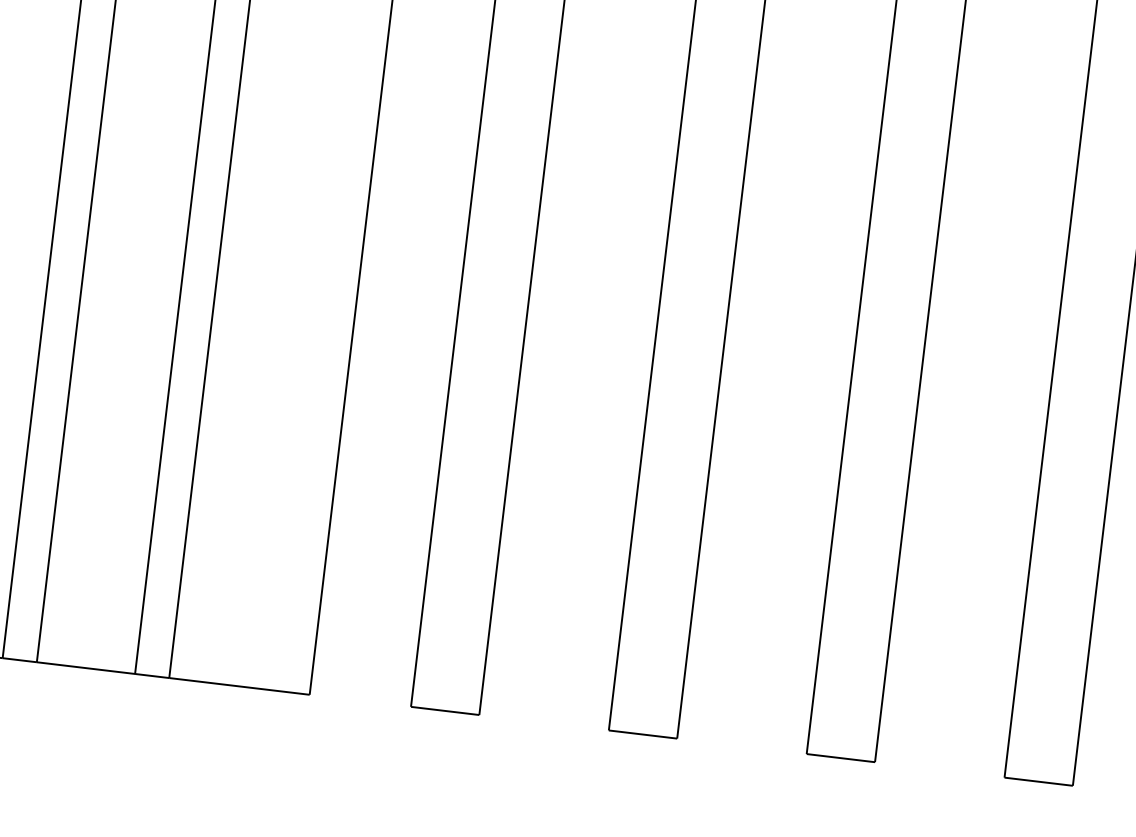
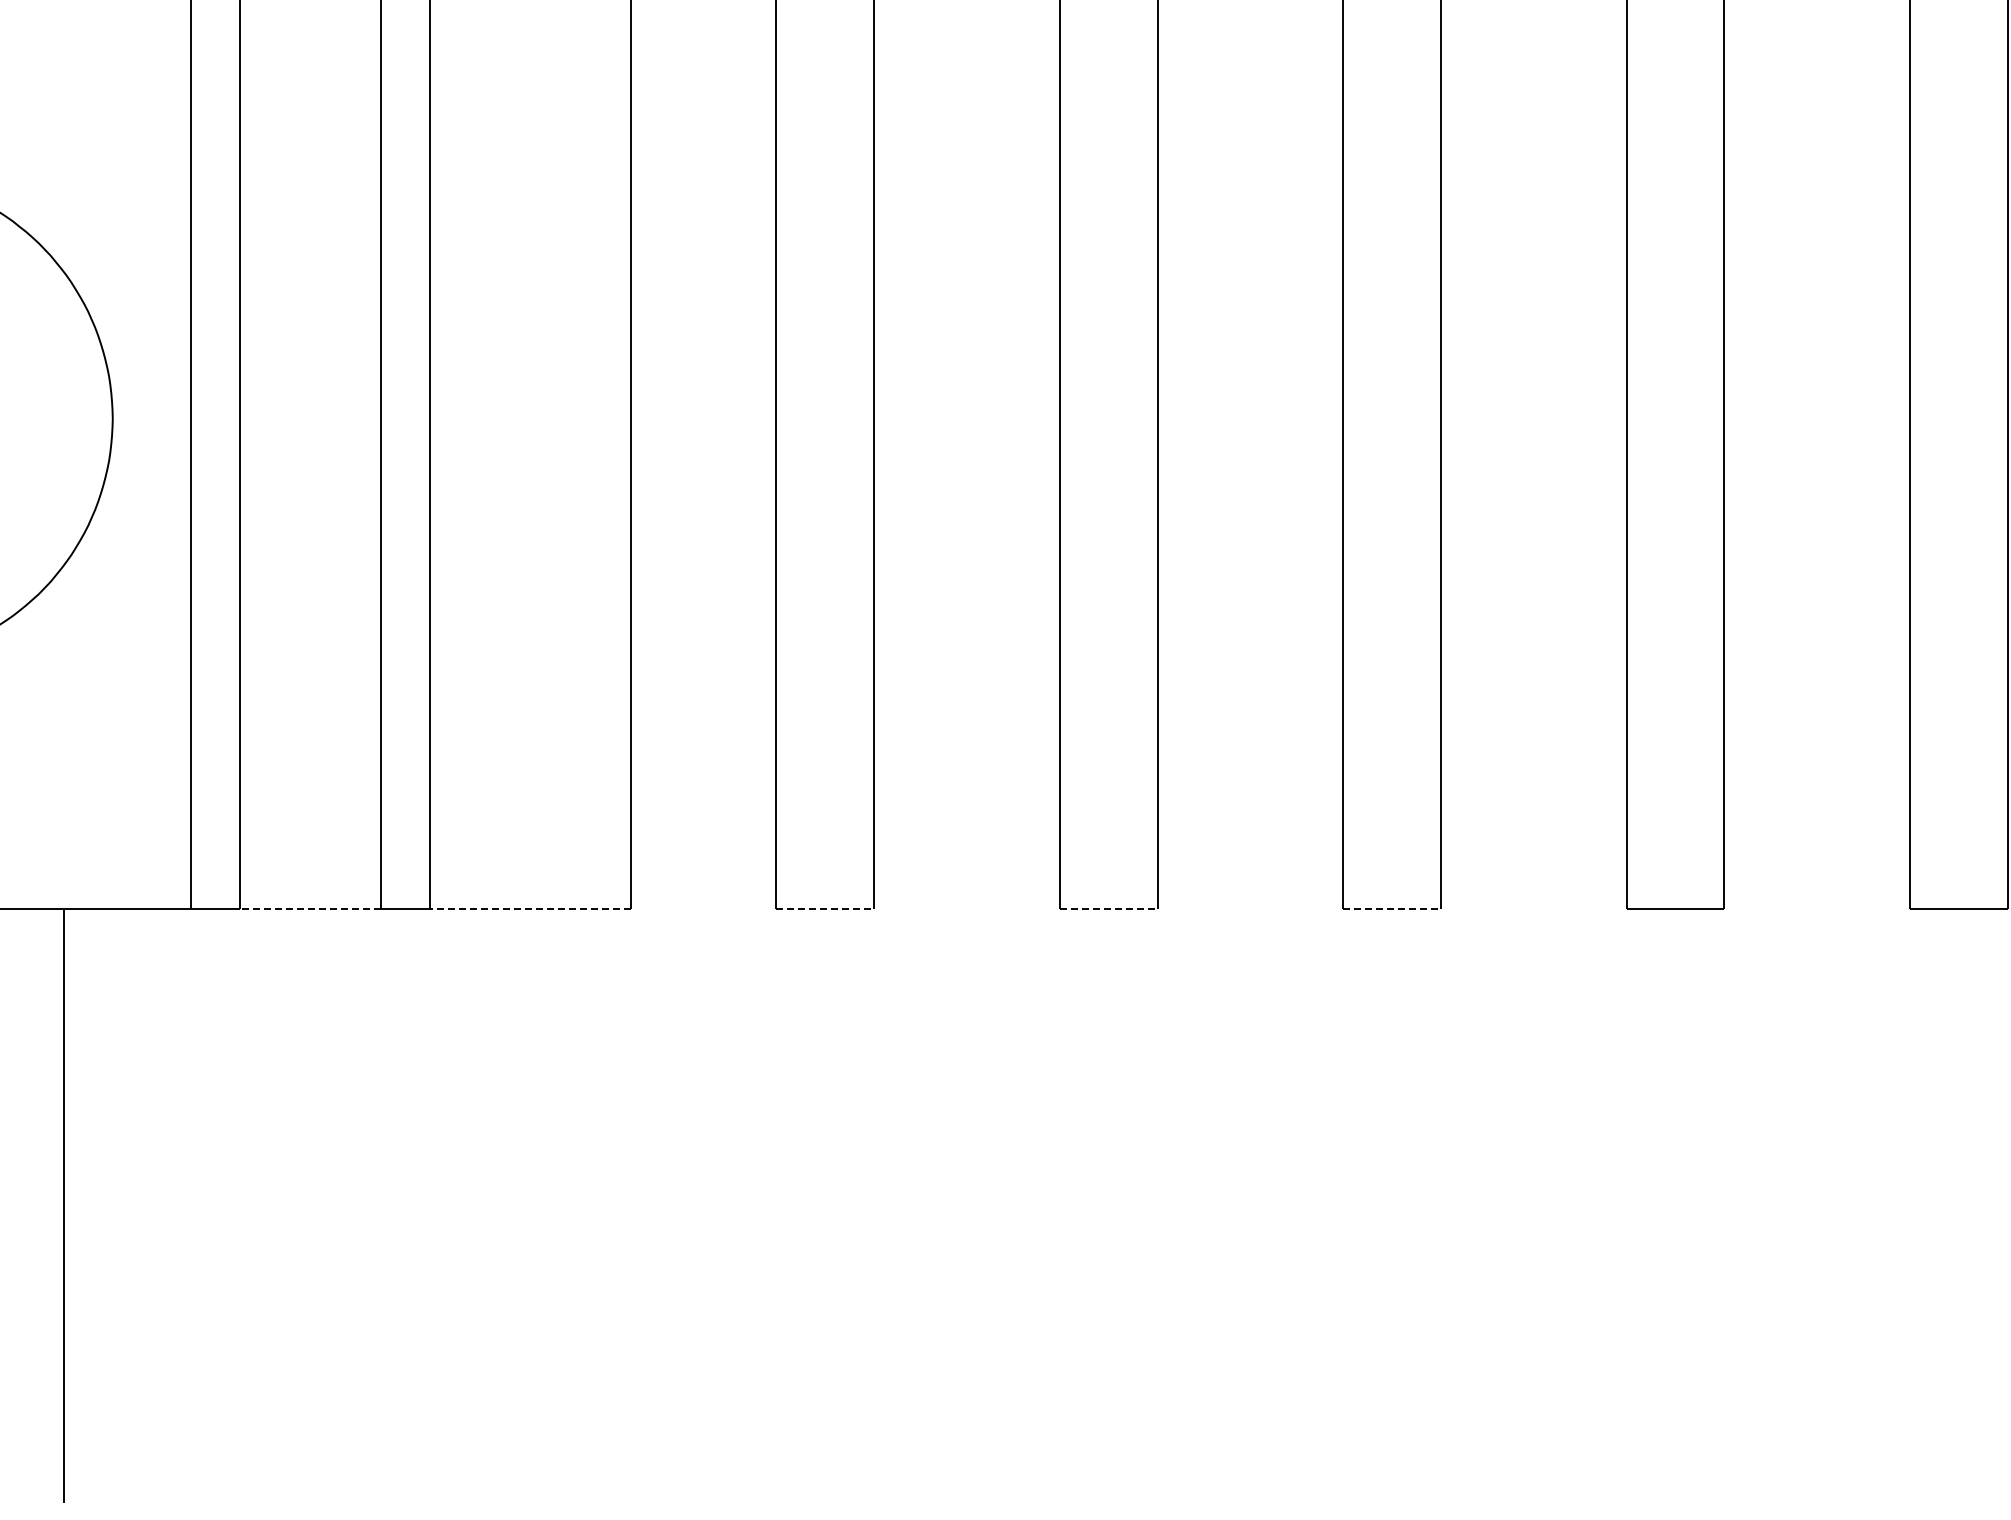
line: (85, 667) -> (309, 908), solid -> dashed
line: (239, 686) -> (530, 908), solid -> dashed
line: (445, 710) -> (825, 908), solid -> dashed
line: (643, 734) -> (1108, 908), solid -> dashed
line: (841, 757) -> (1392, 908), solid -> dashed

